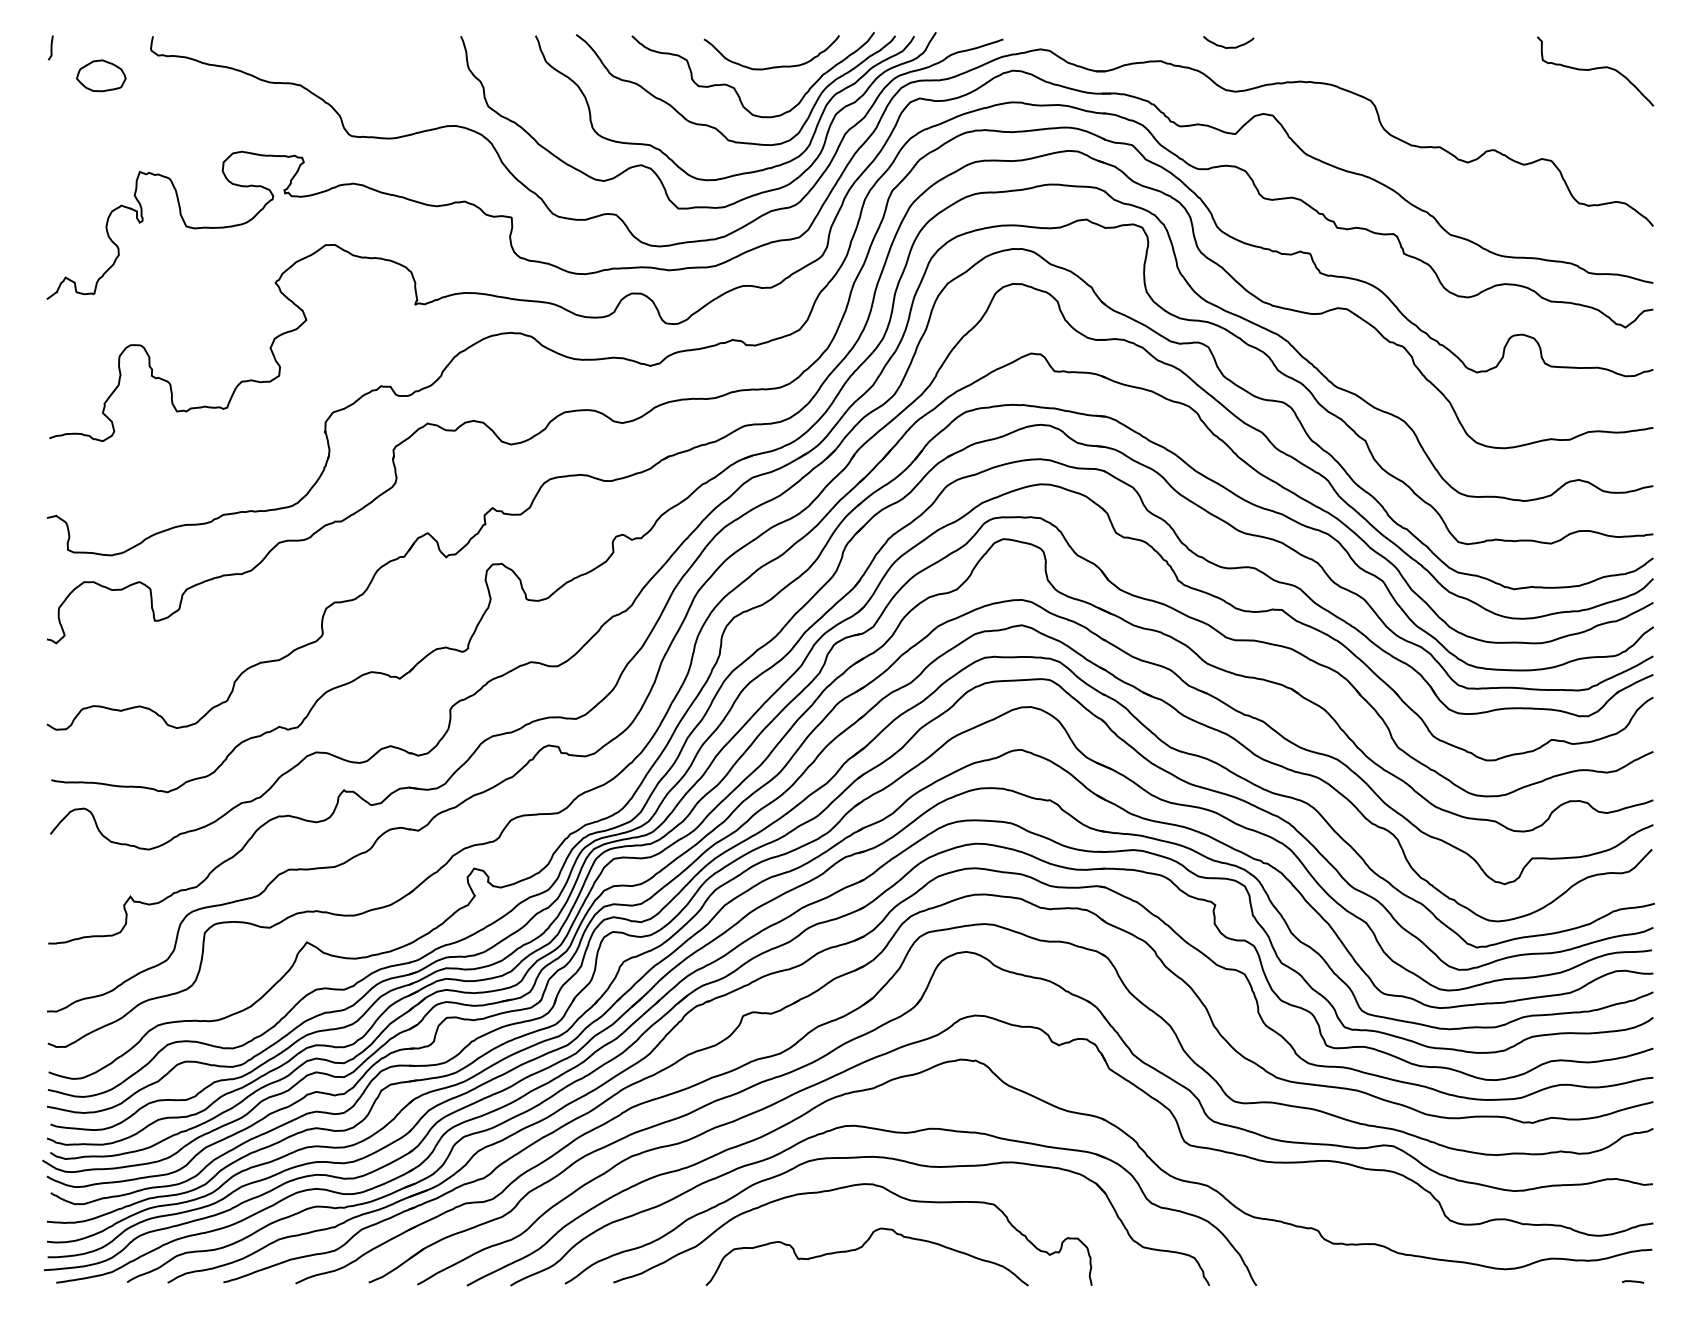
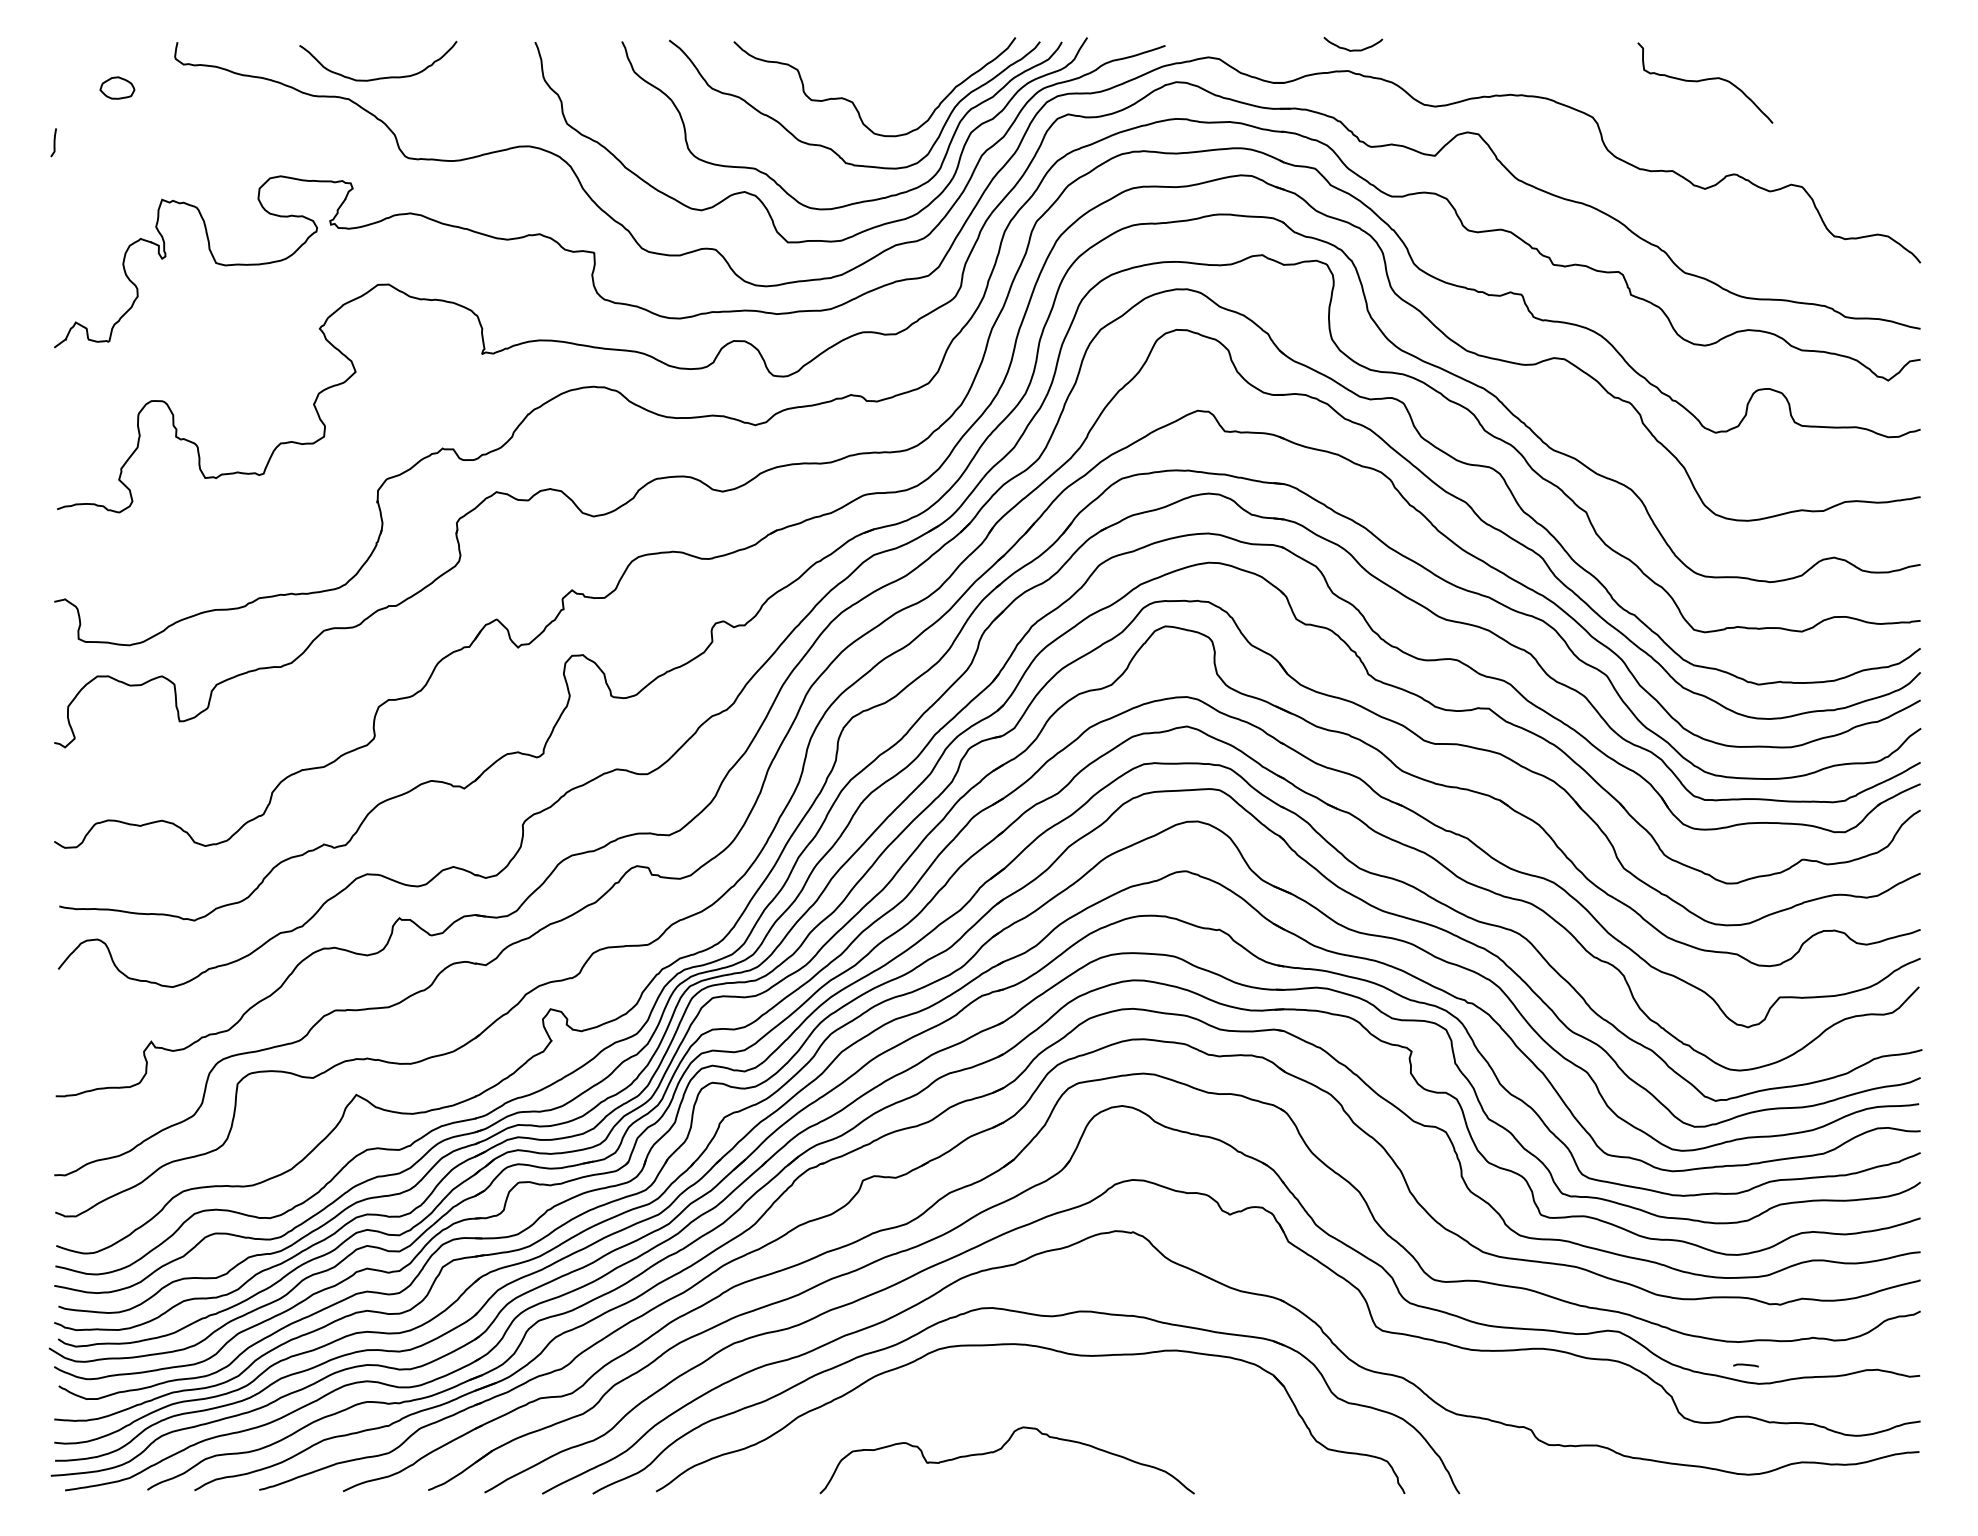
curve: (1228, 46) -> (1353, 49), moved
curve: (50, 47) -> (53, 142), moved
curve: (772, 66) -> (379, 77), moved
curve: (1595, 69) -> (1705, 80), moved
part: (101, 75) -> (117, 87), size x0.6
curve: (845, 1188) -> (982, 1380), removed
line: (1632, 1281) -> (1745, 1365), moved

